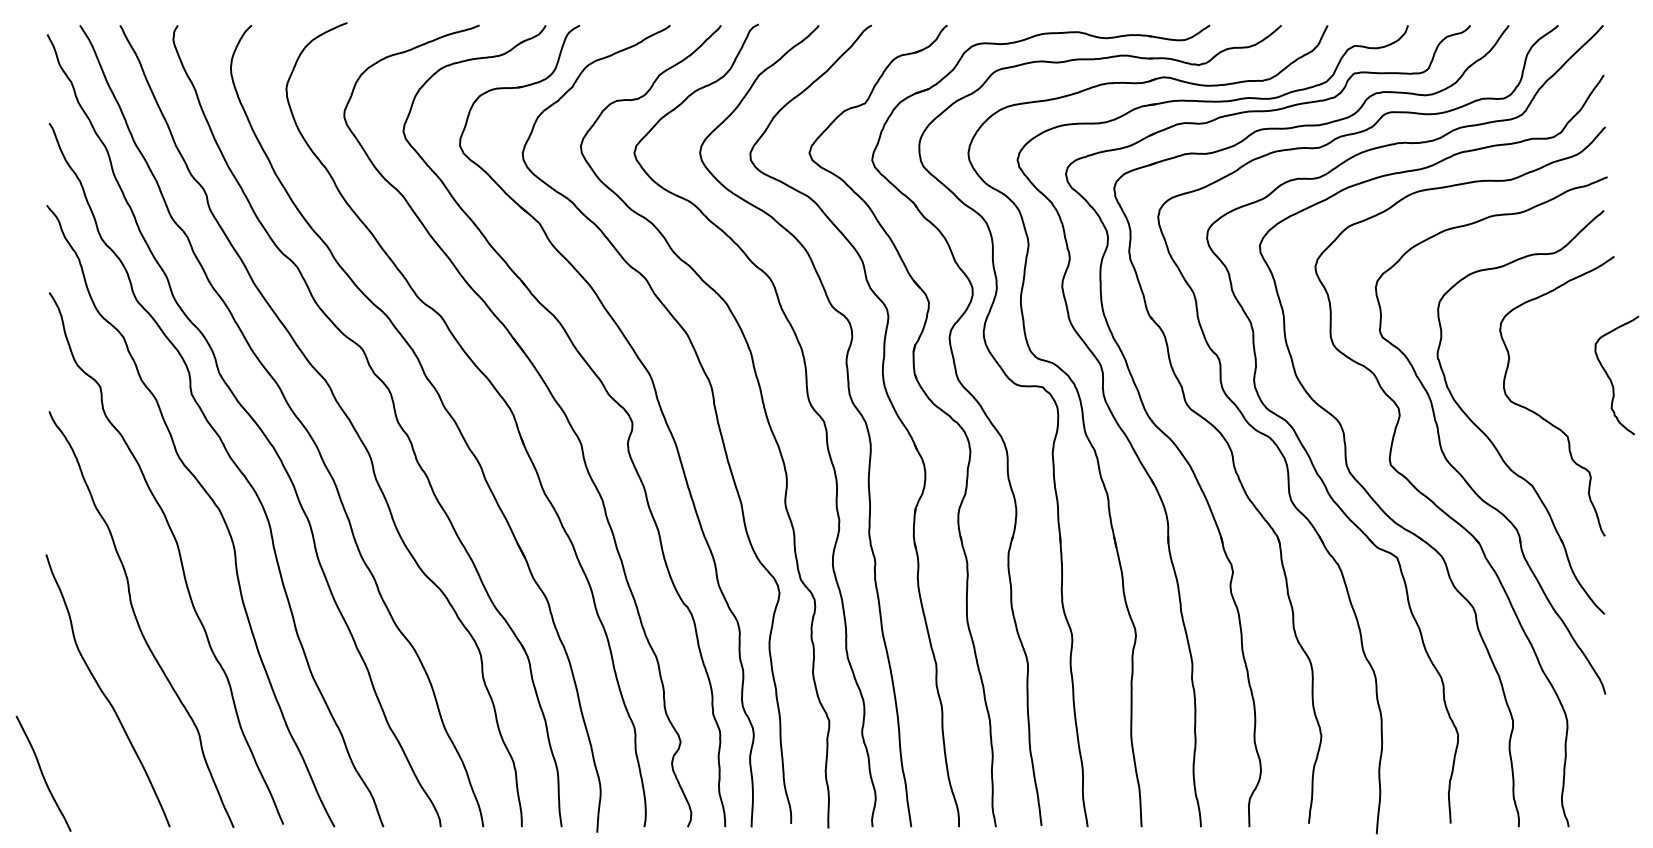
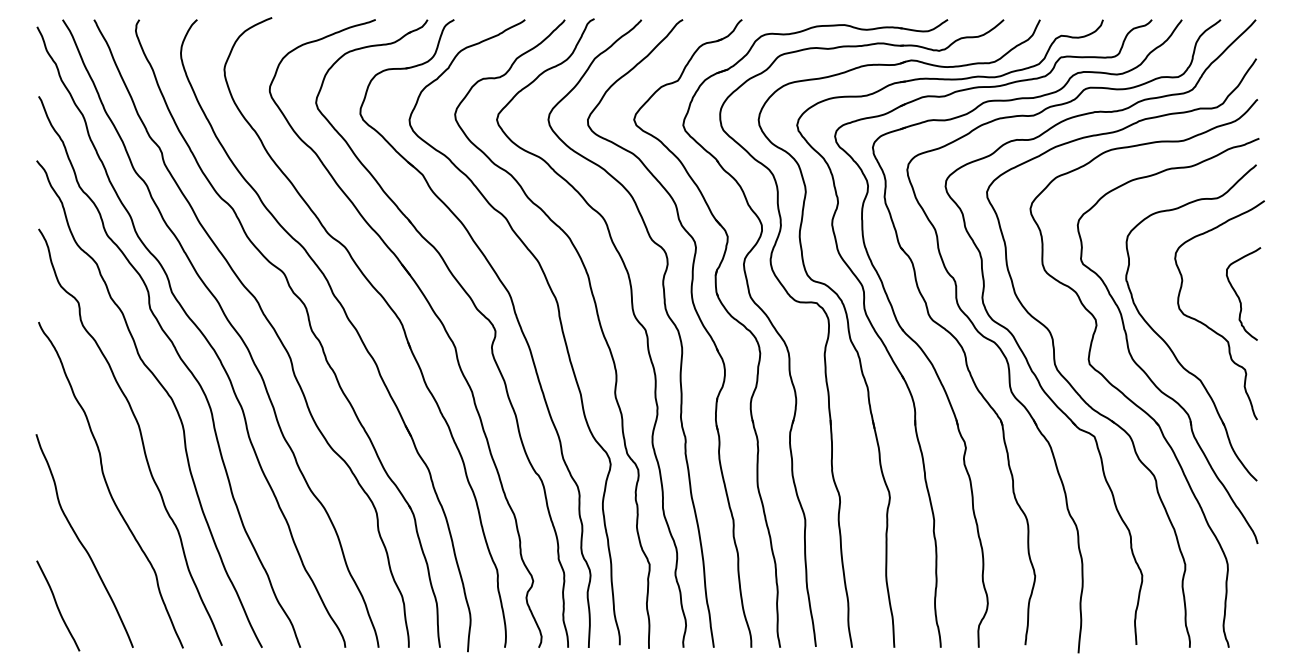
curve: (1611, 378) -> (1239, 296), moved
curve: (42, 773) -> (57, 605), moved

